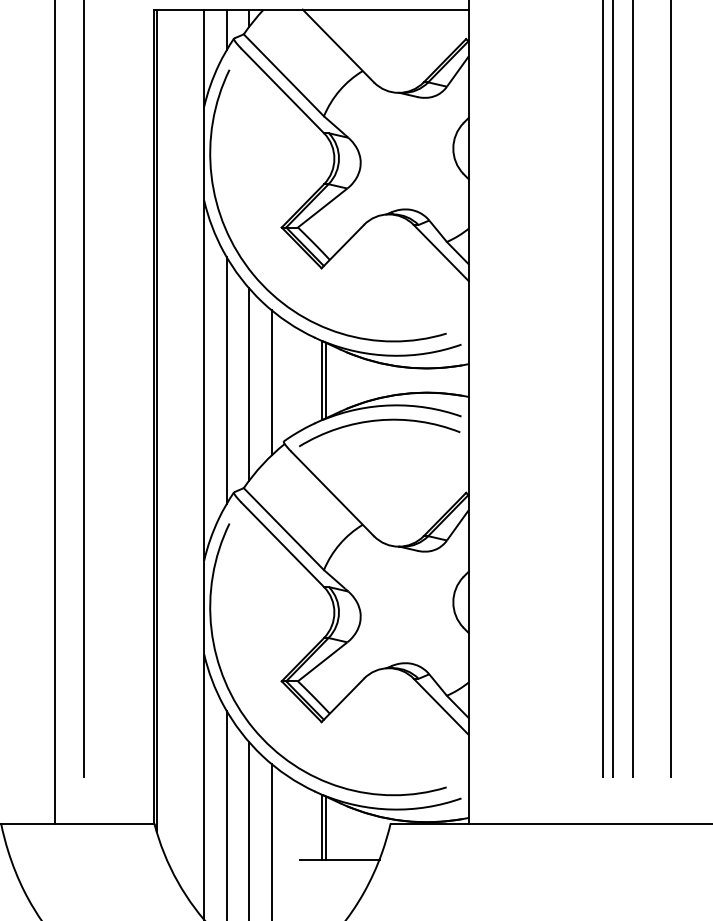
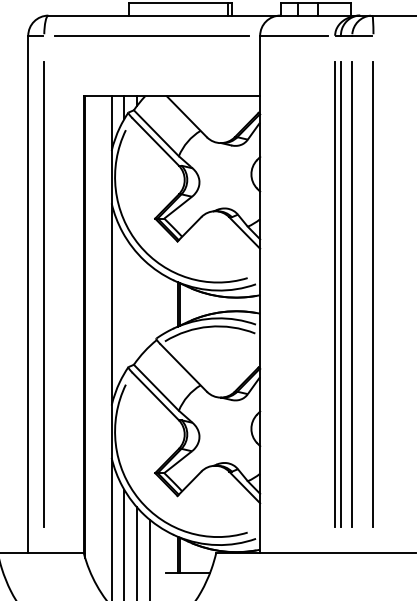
line: (227, 380) -> (124, 304), removed
line: (271, 382) -> (149, 305), removed
line: (248, 384) -> (136, 306), removed

